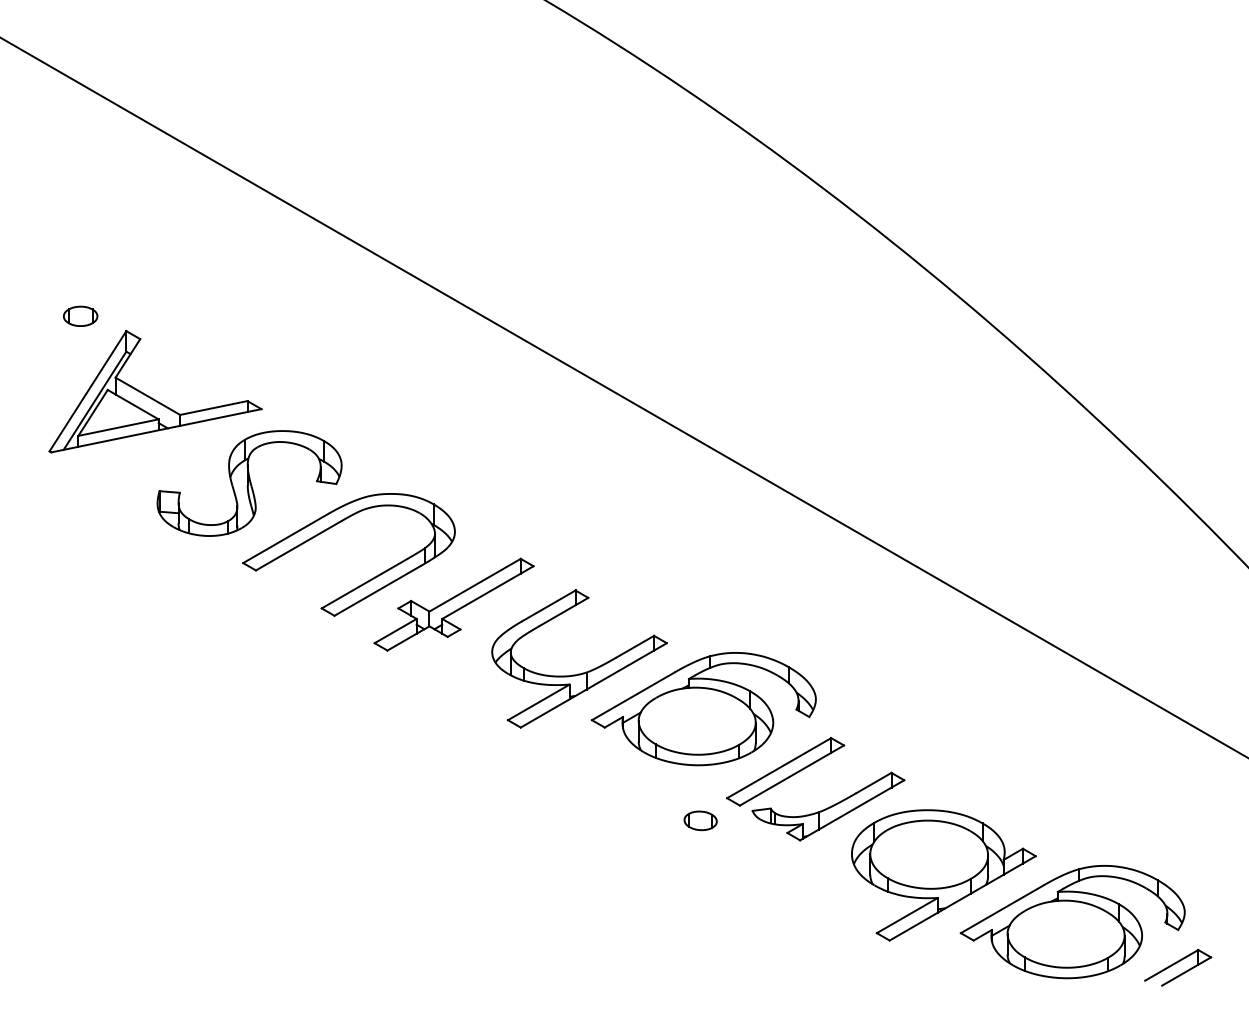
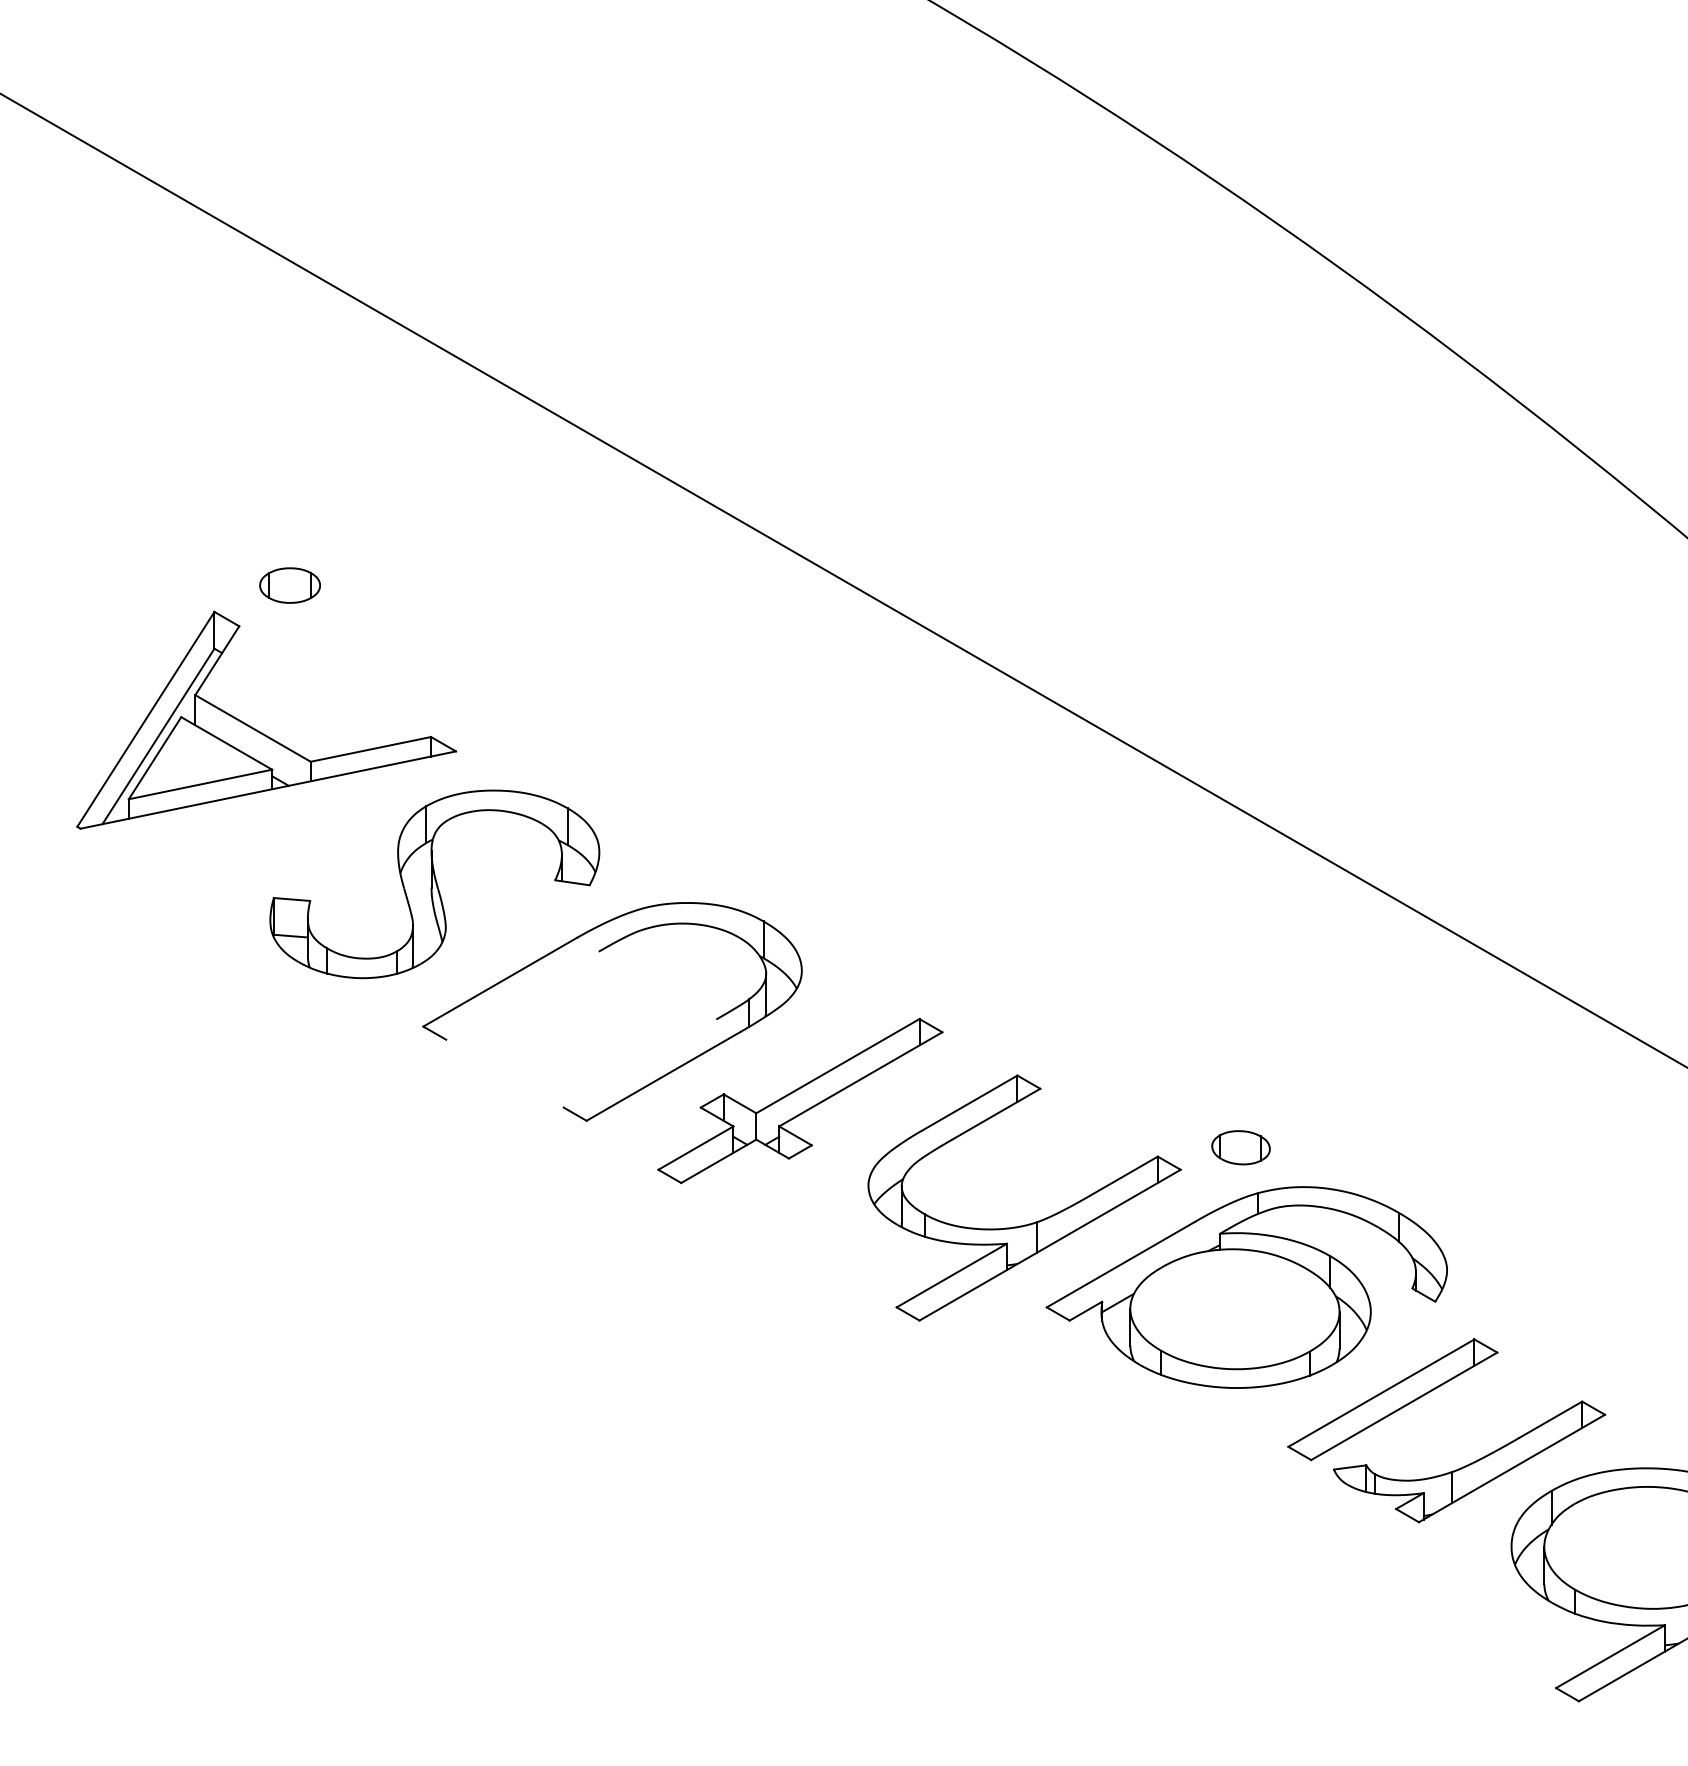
part: (80, 315) -> (289, 584), moved
line: (298, 545) -> (522, 995), removed
line: (364, 583) -> (640, 1063), removed
part: (700, 820) -> (1240, 1147), moved

